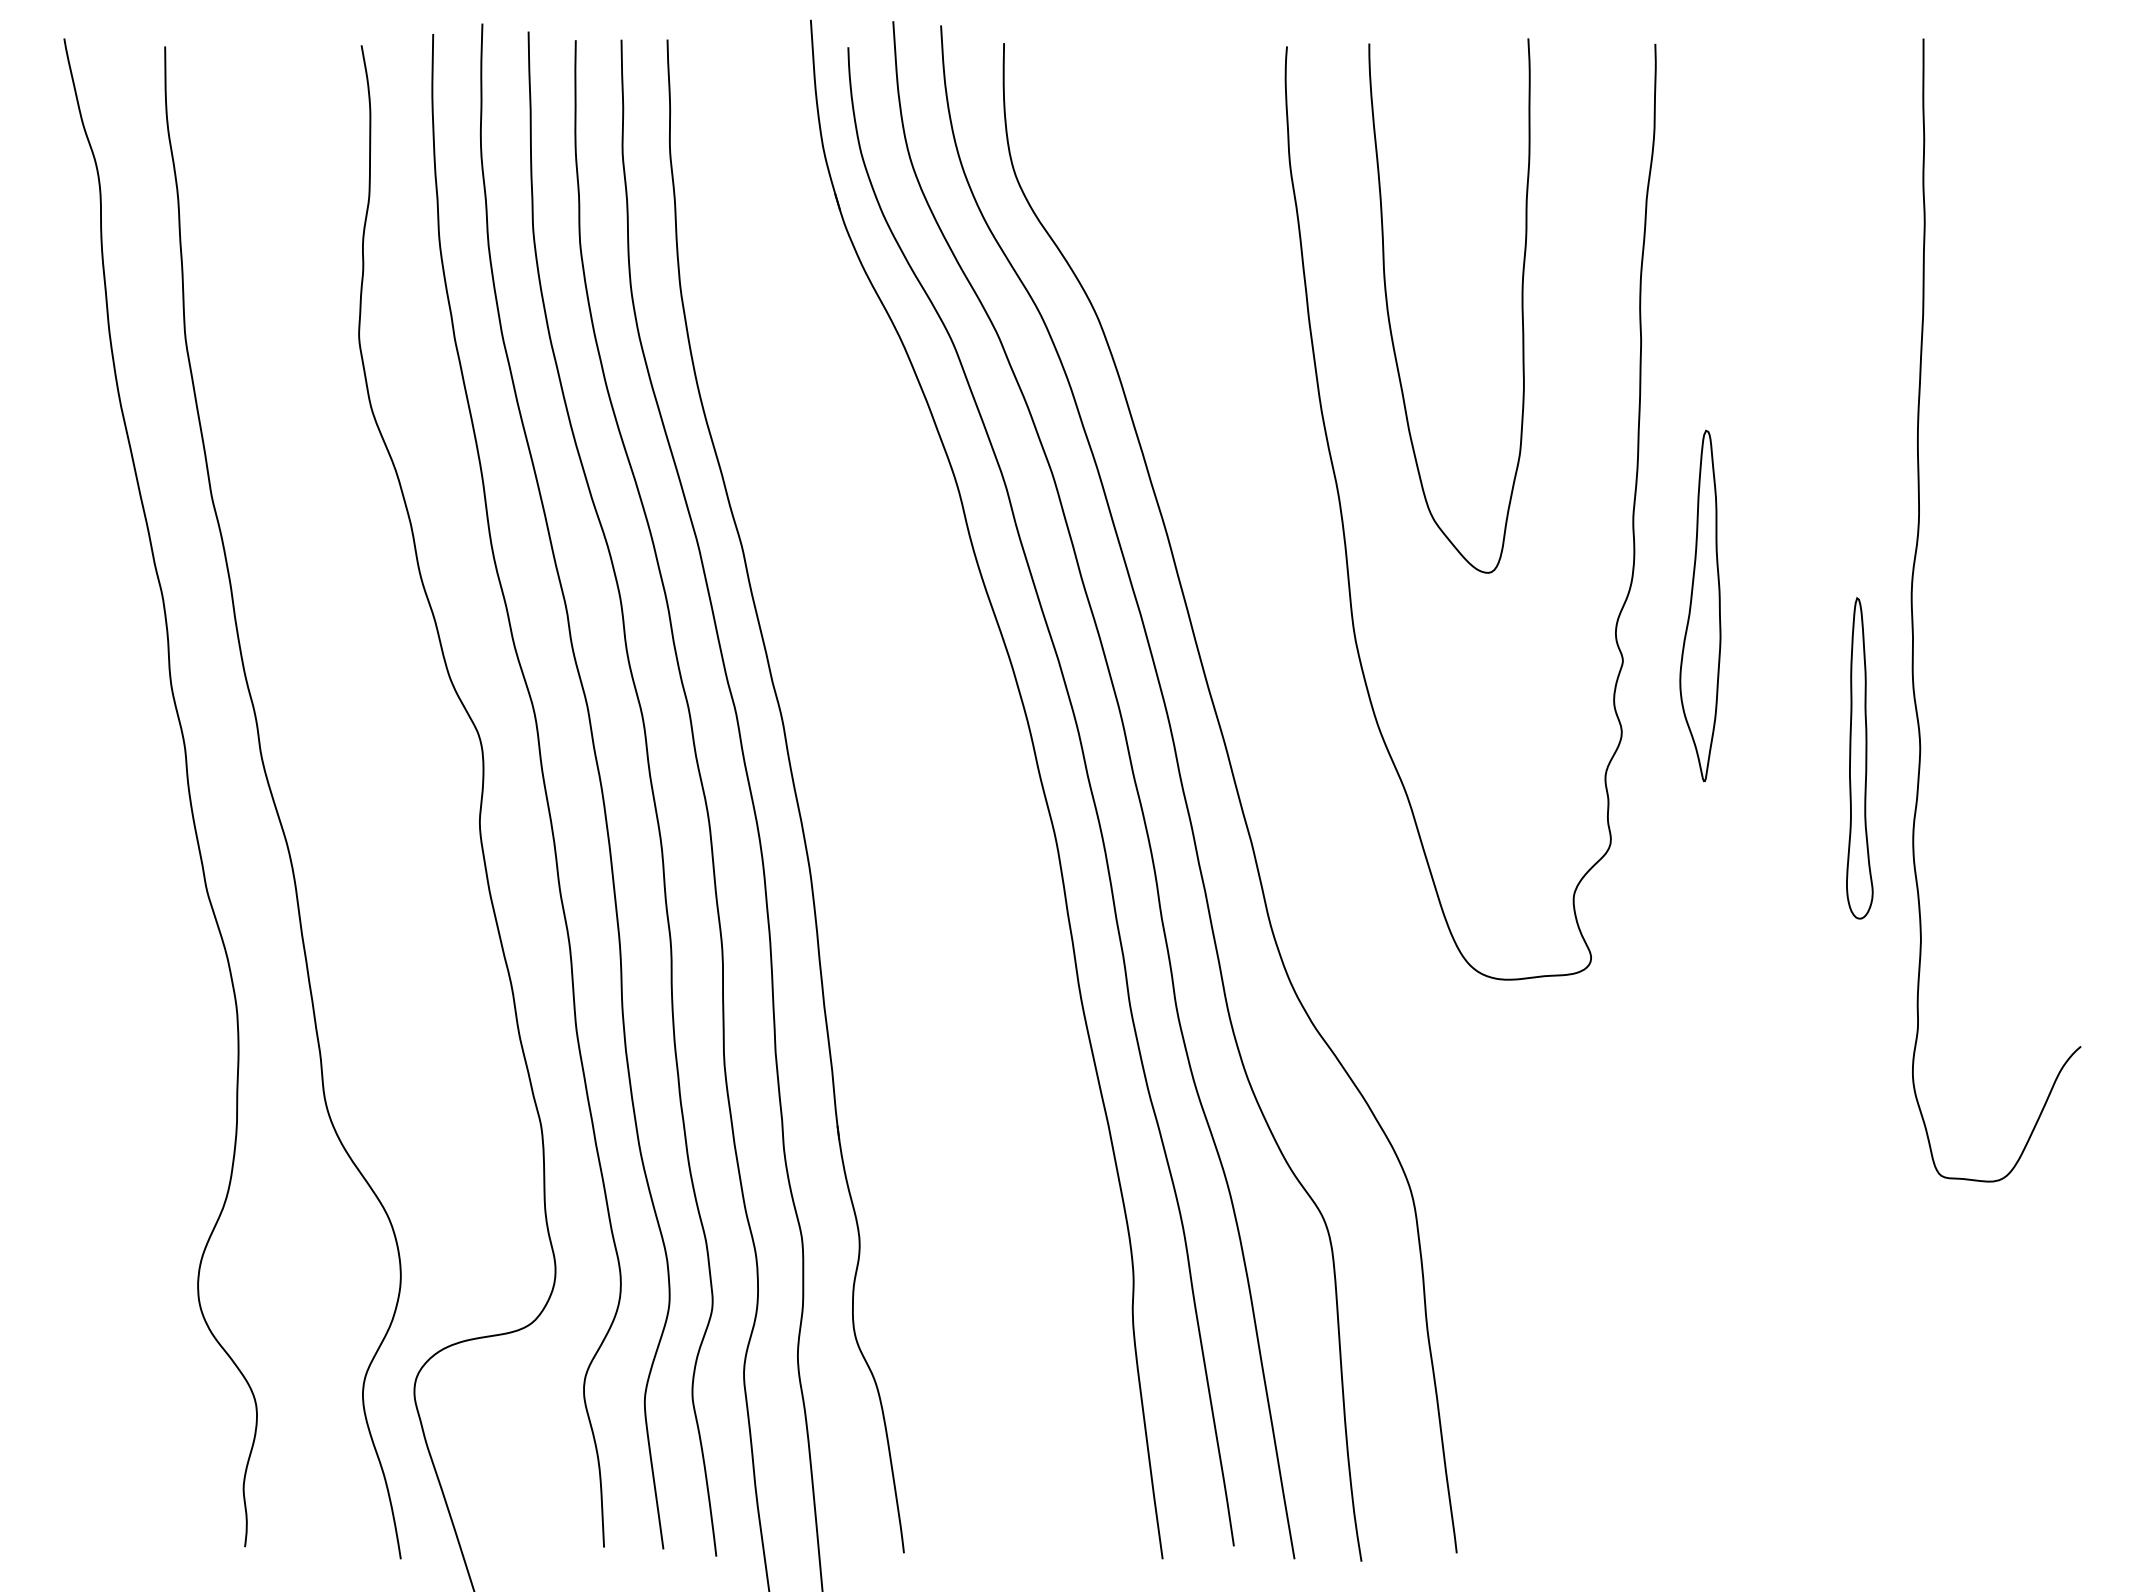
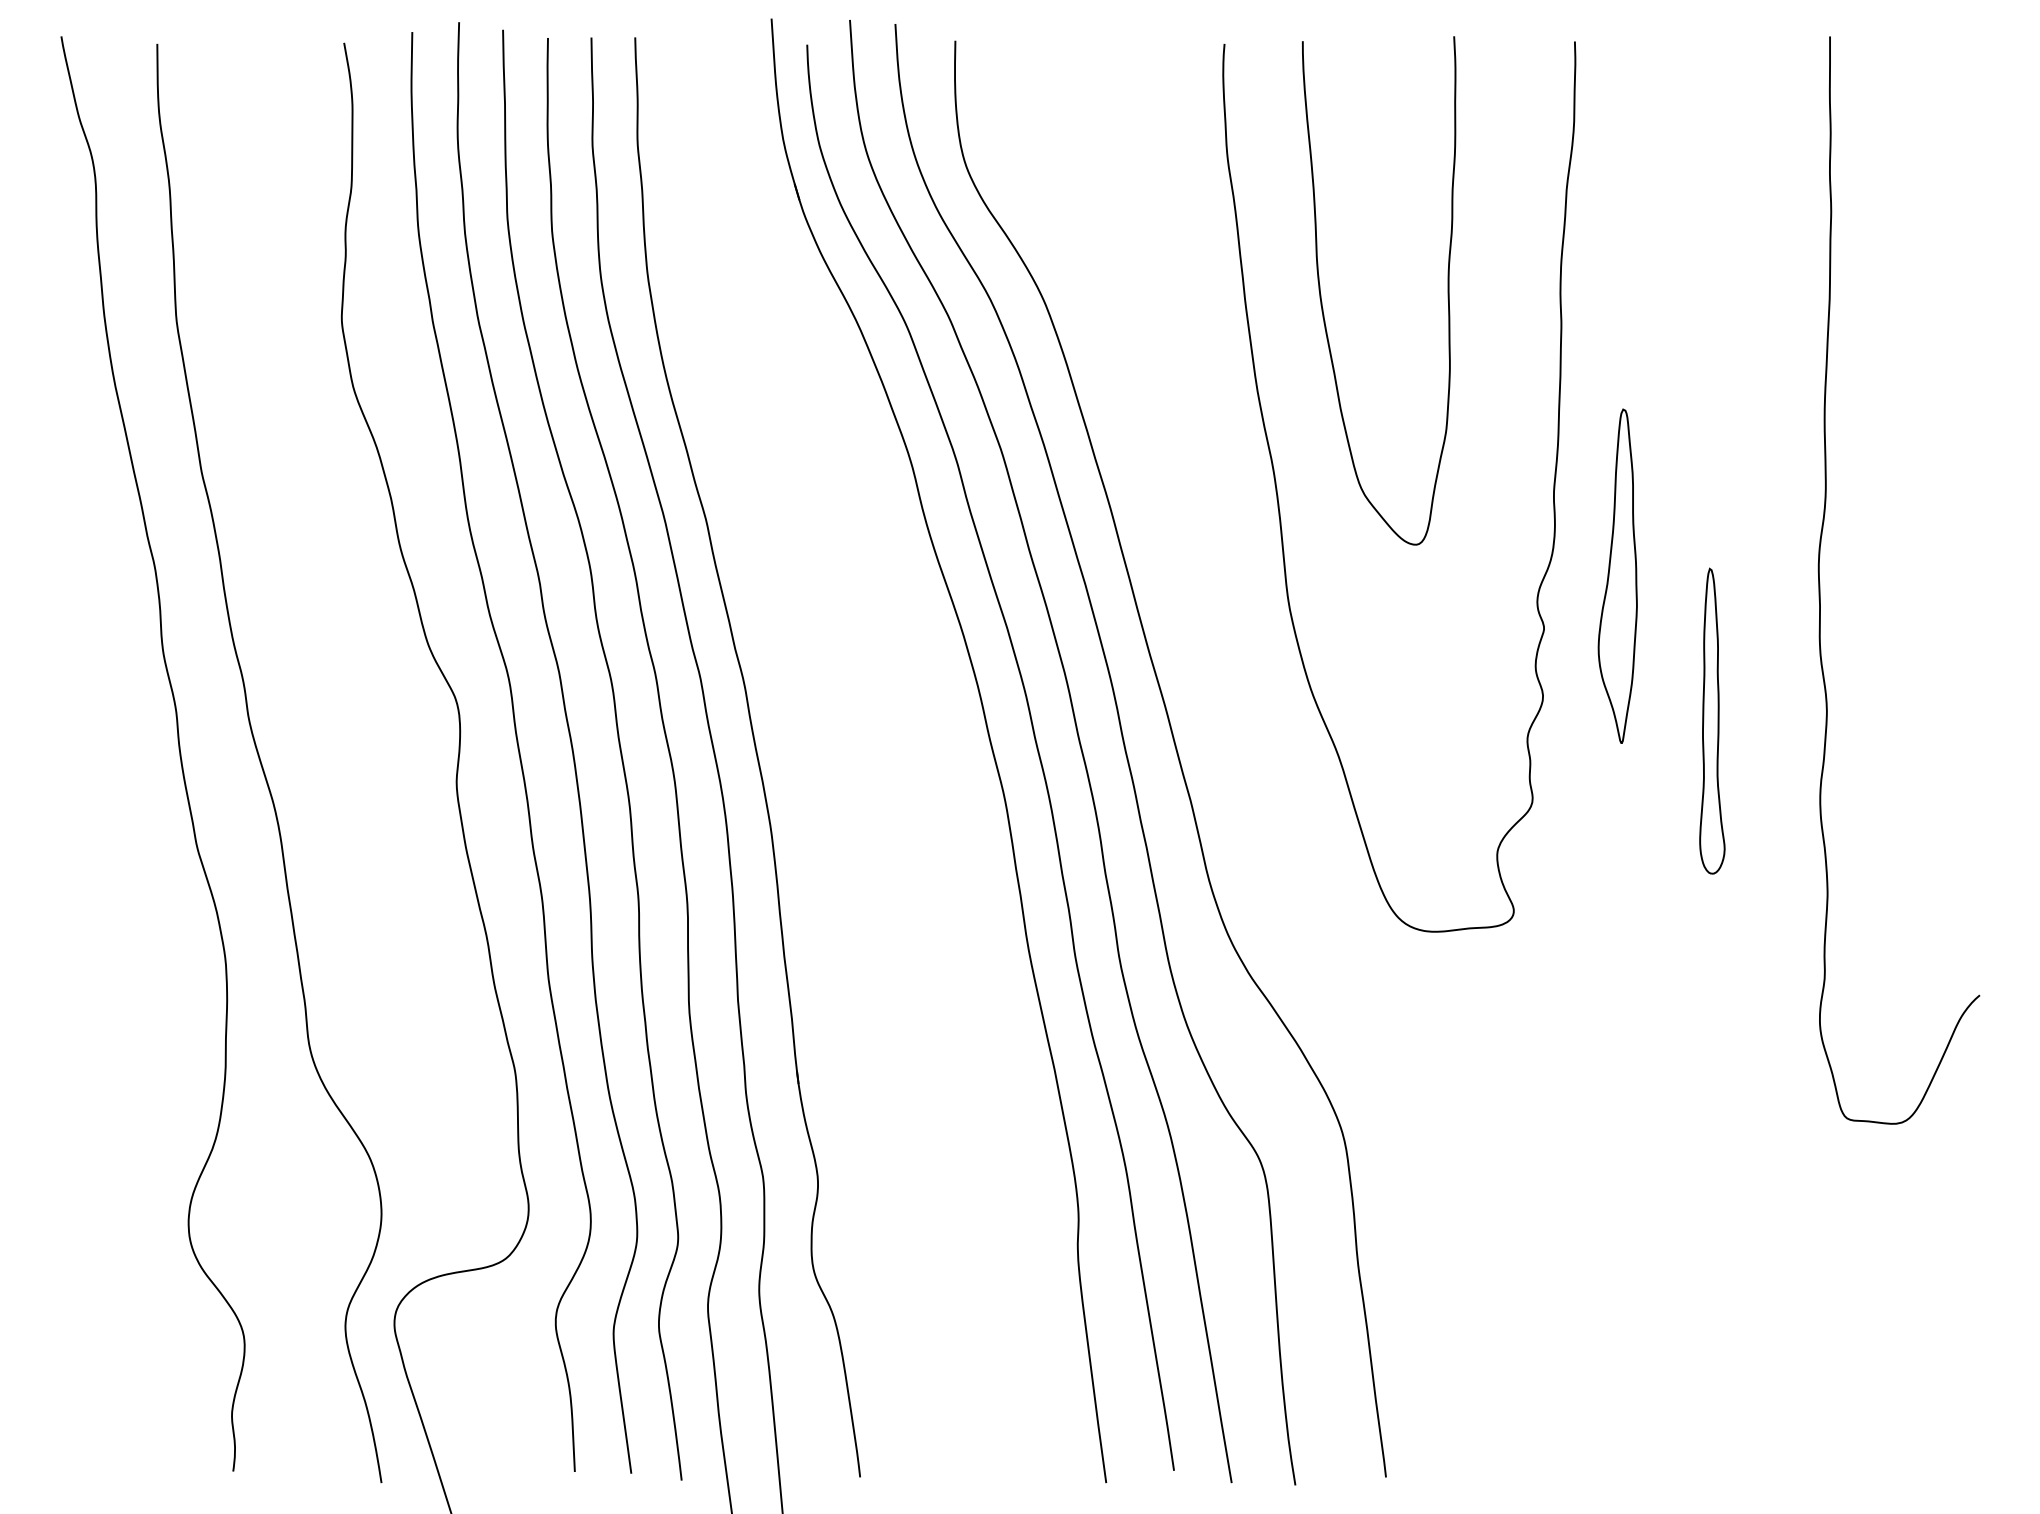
part: (1859, 758) -> (1712, 721), moved

